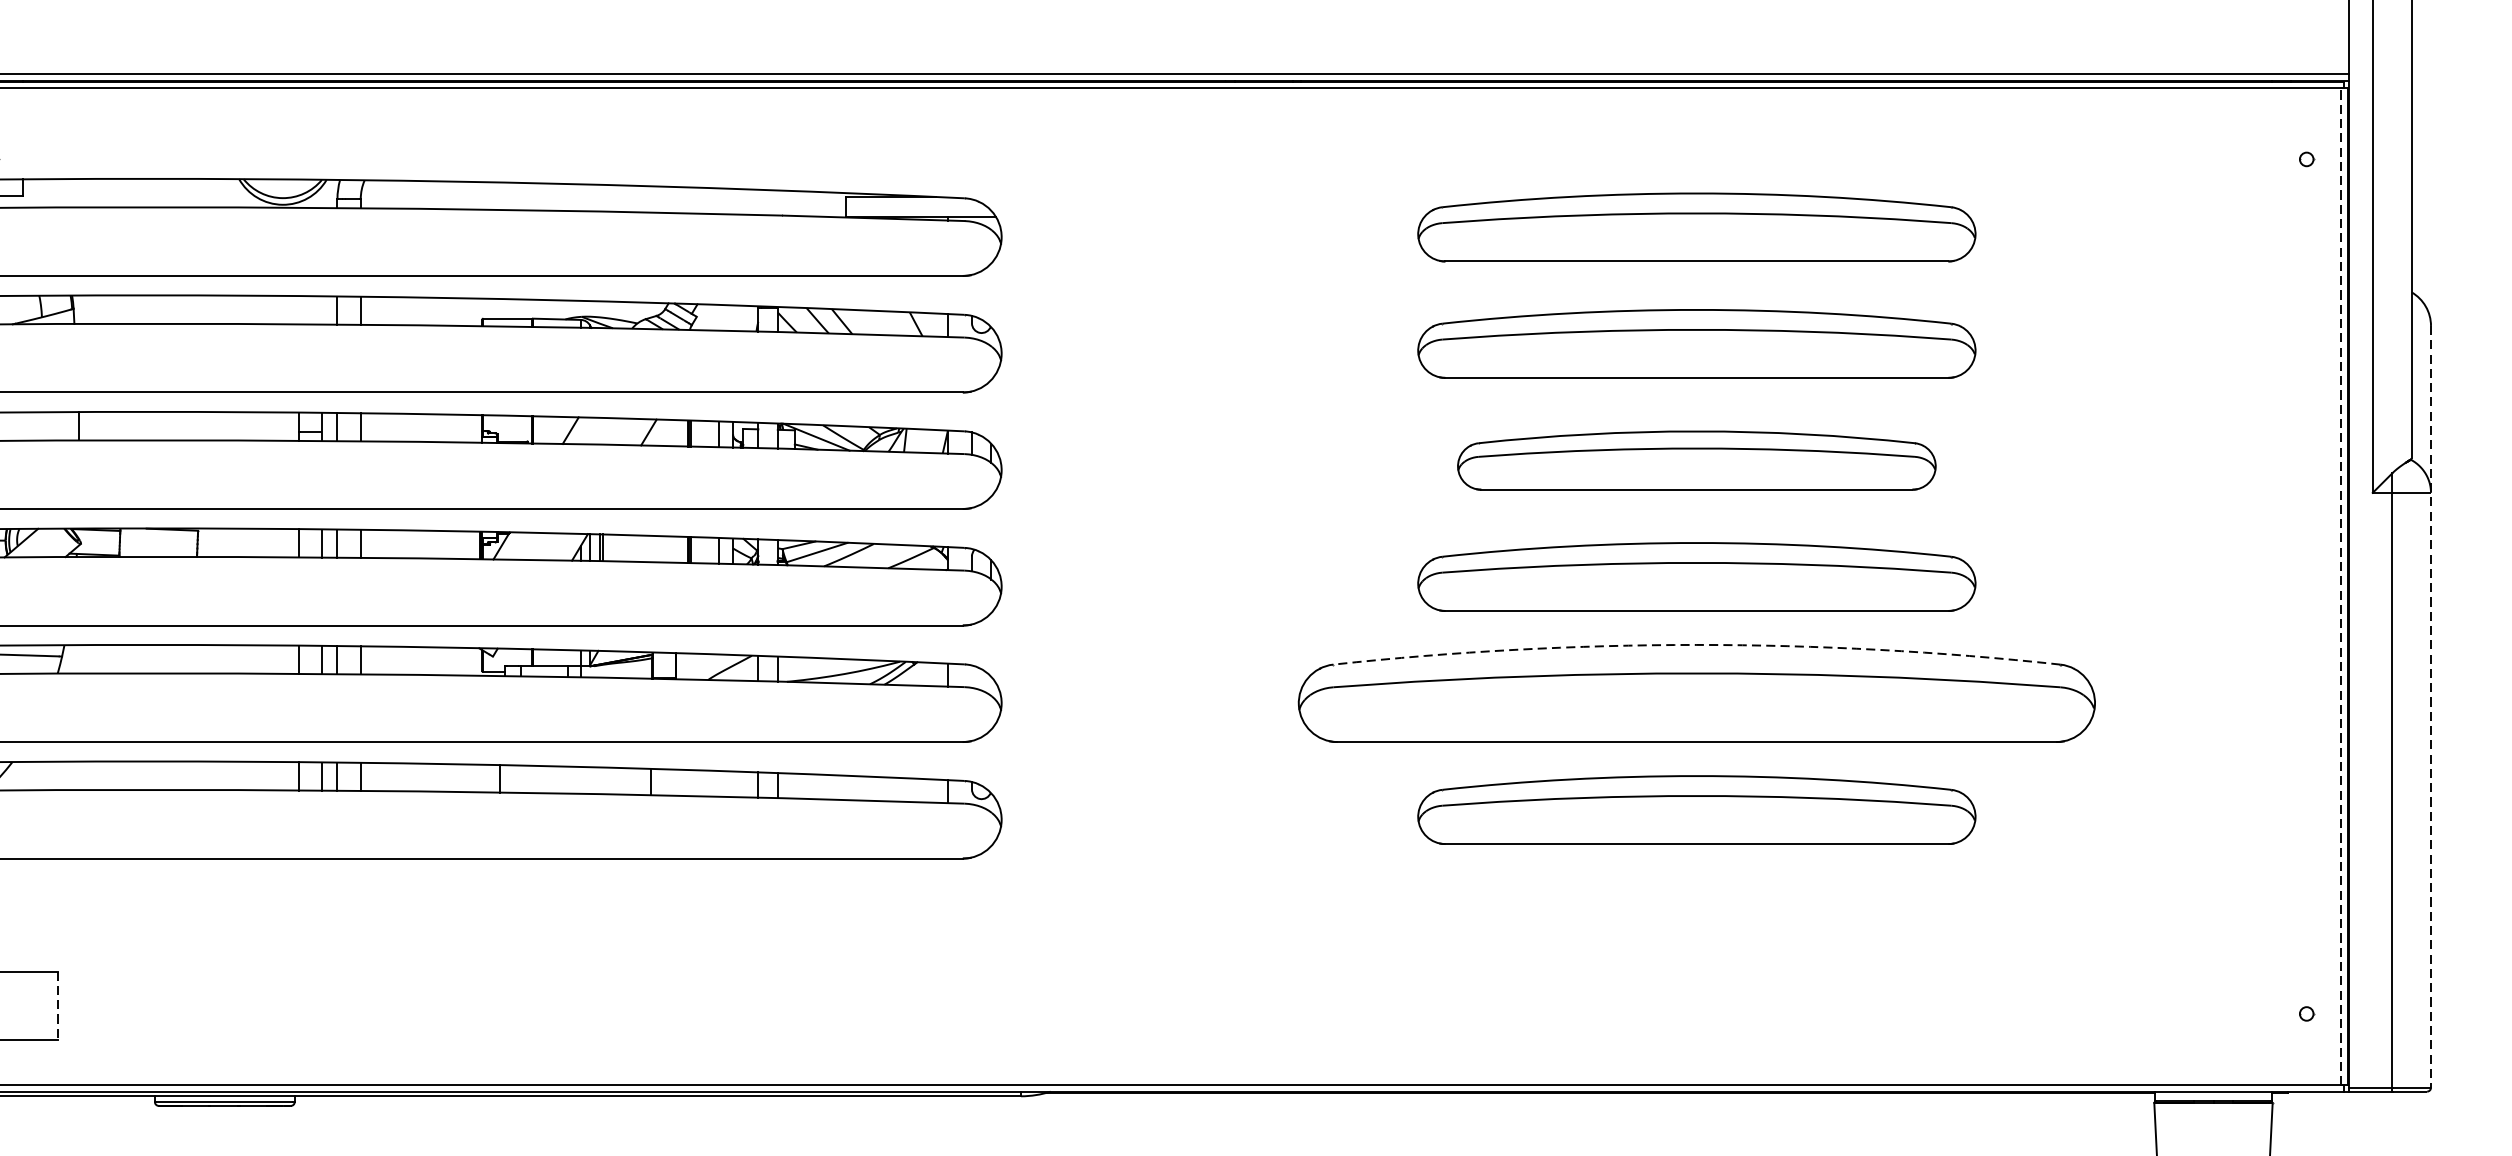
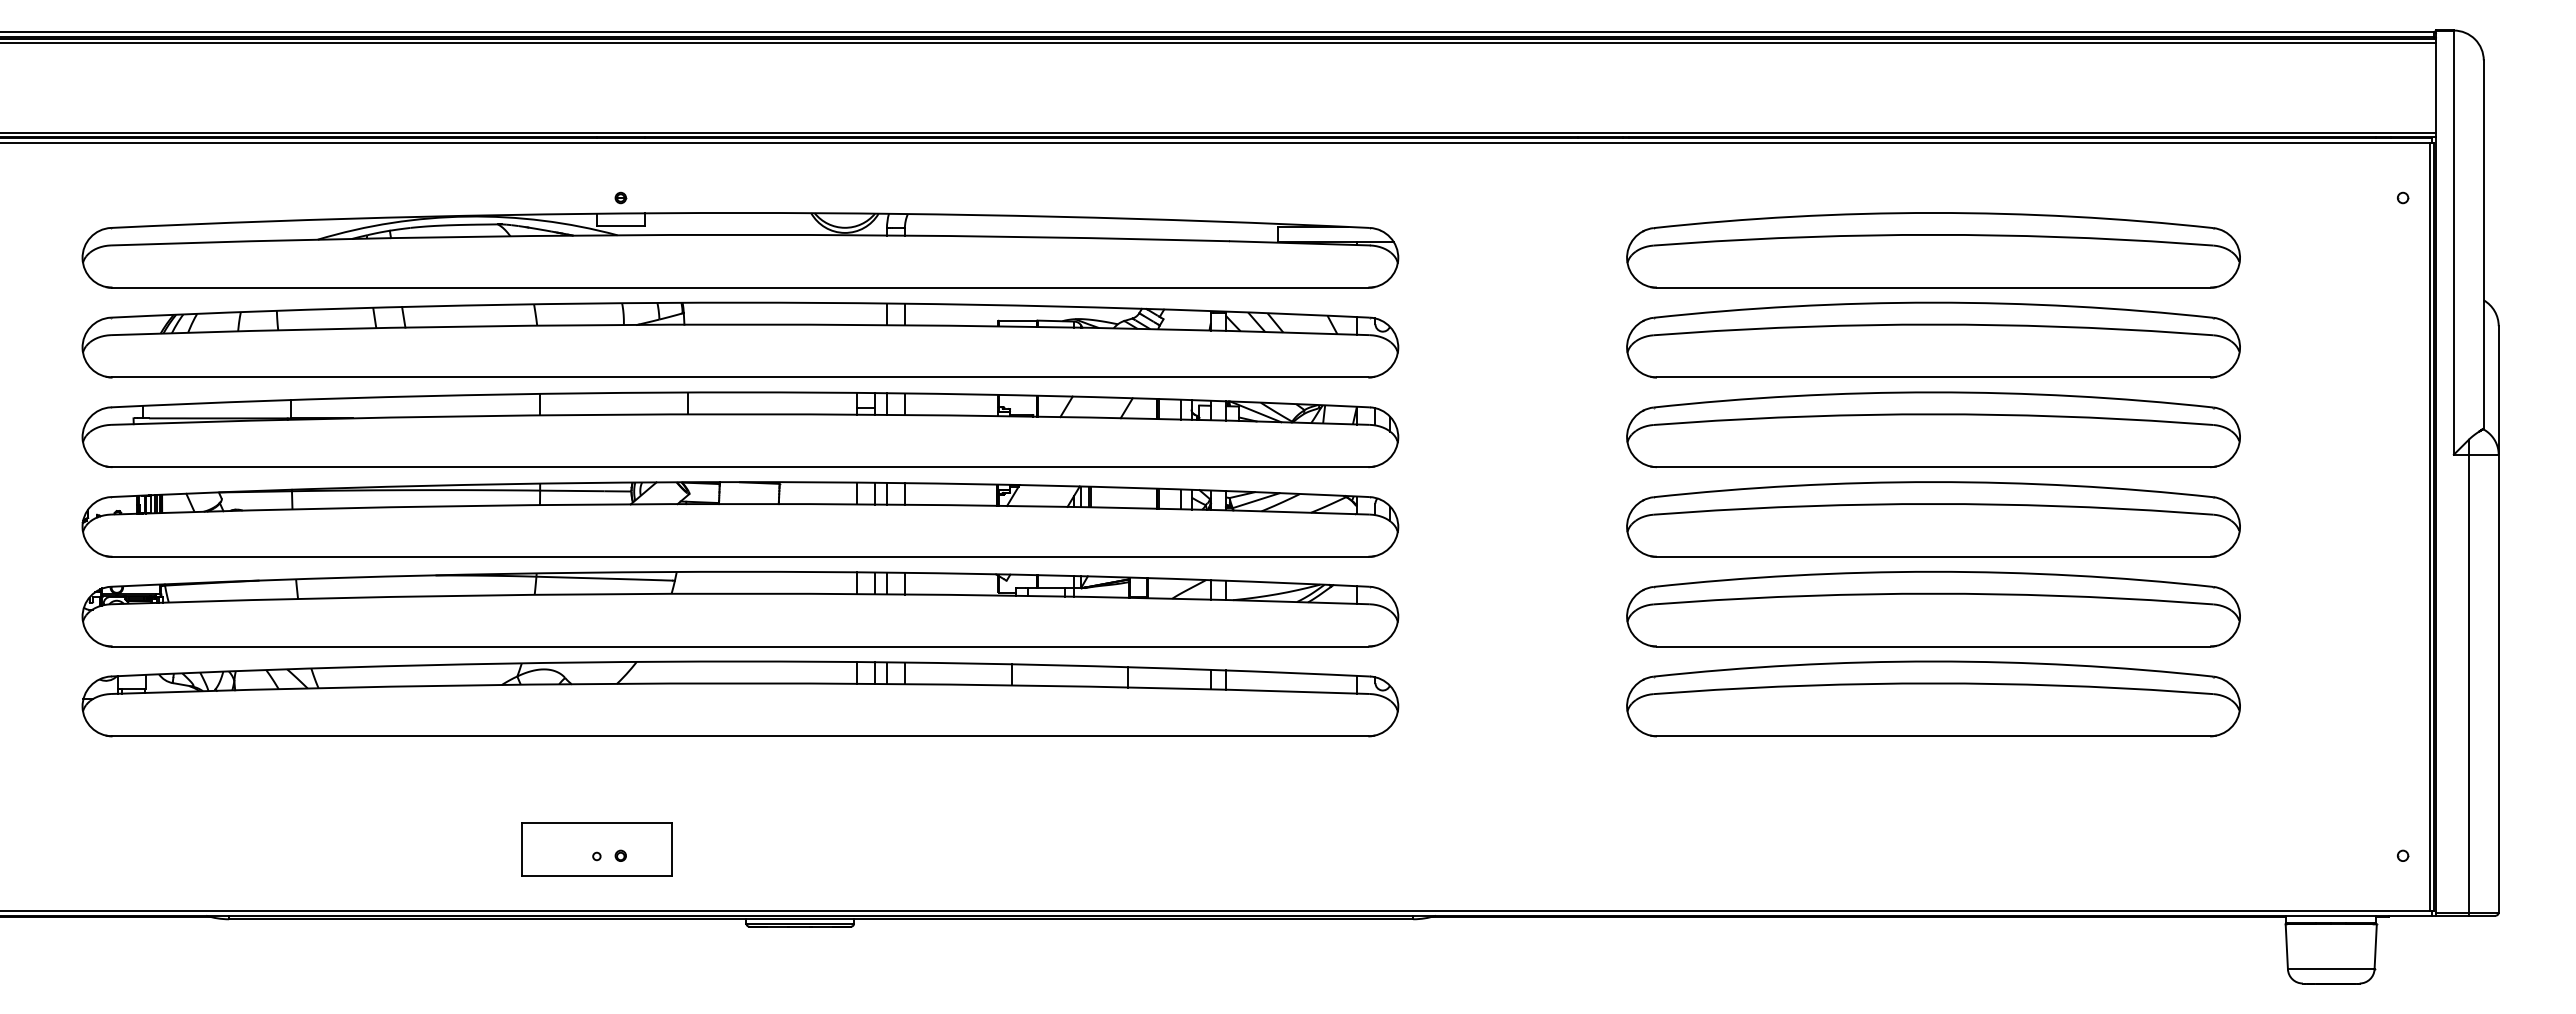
part: (1696, 227) -> (1933, 250), size x1.43
part: (1696, 343) -> (1933, 339), size x1.43
part: (1696, 460) -> (1933, 429), size x1.67
part: (1696, 577) -> (1933, 519), size x1.43
line: (2341, 586) -> (2429, 526), dashed -> solid
arc: (1696, 644) -> (1933, 571), dashed -> solid
line: (2430, 706) -> (2498, 619), dashed -> solid
part: (1696, 809) -> (1933, 698), size x1.43
line: (57, 1006) -> (671, 850), dashed -> solid

